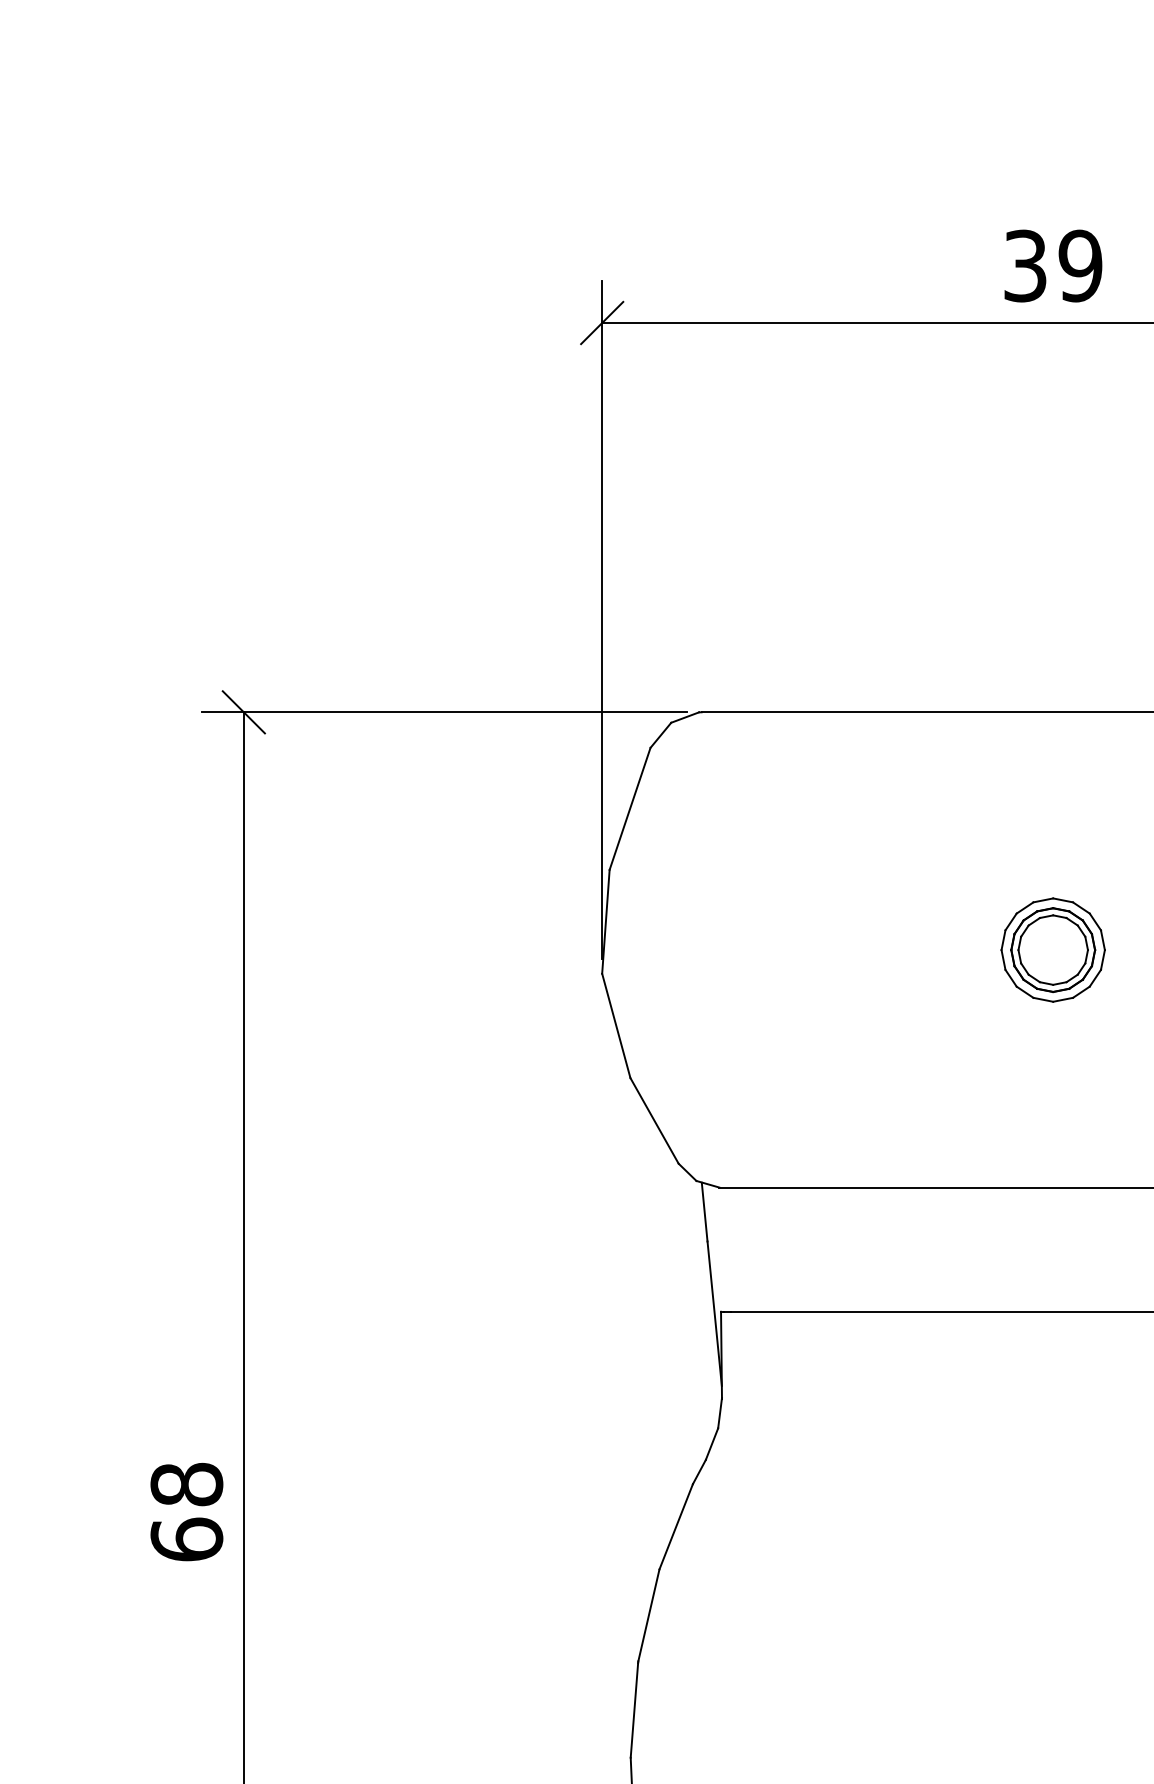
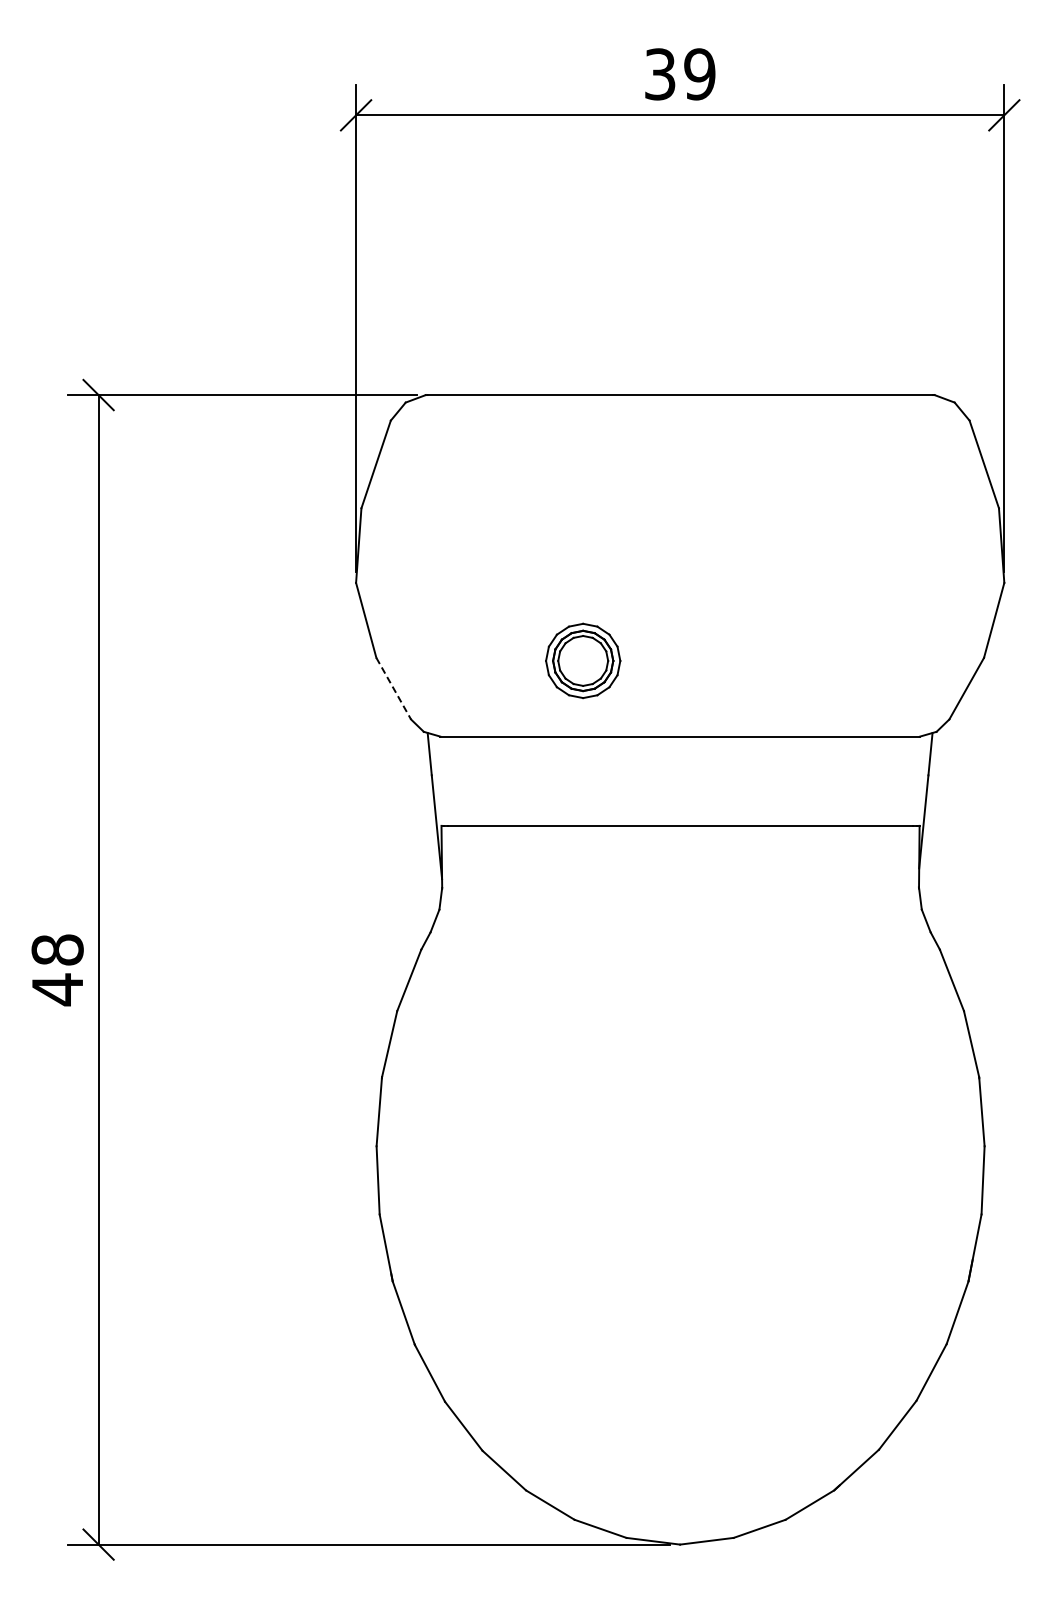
part: (1053, 949) -> (583, 660), moved
line: (654, 1122) -> (393, 689), solid -> dashed
text: (186, 1539) -> (57, 989), 68 -> 48

